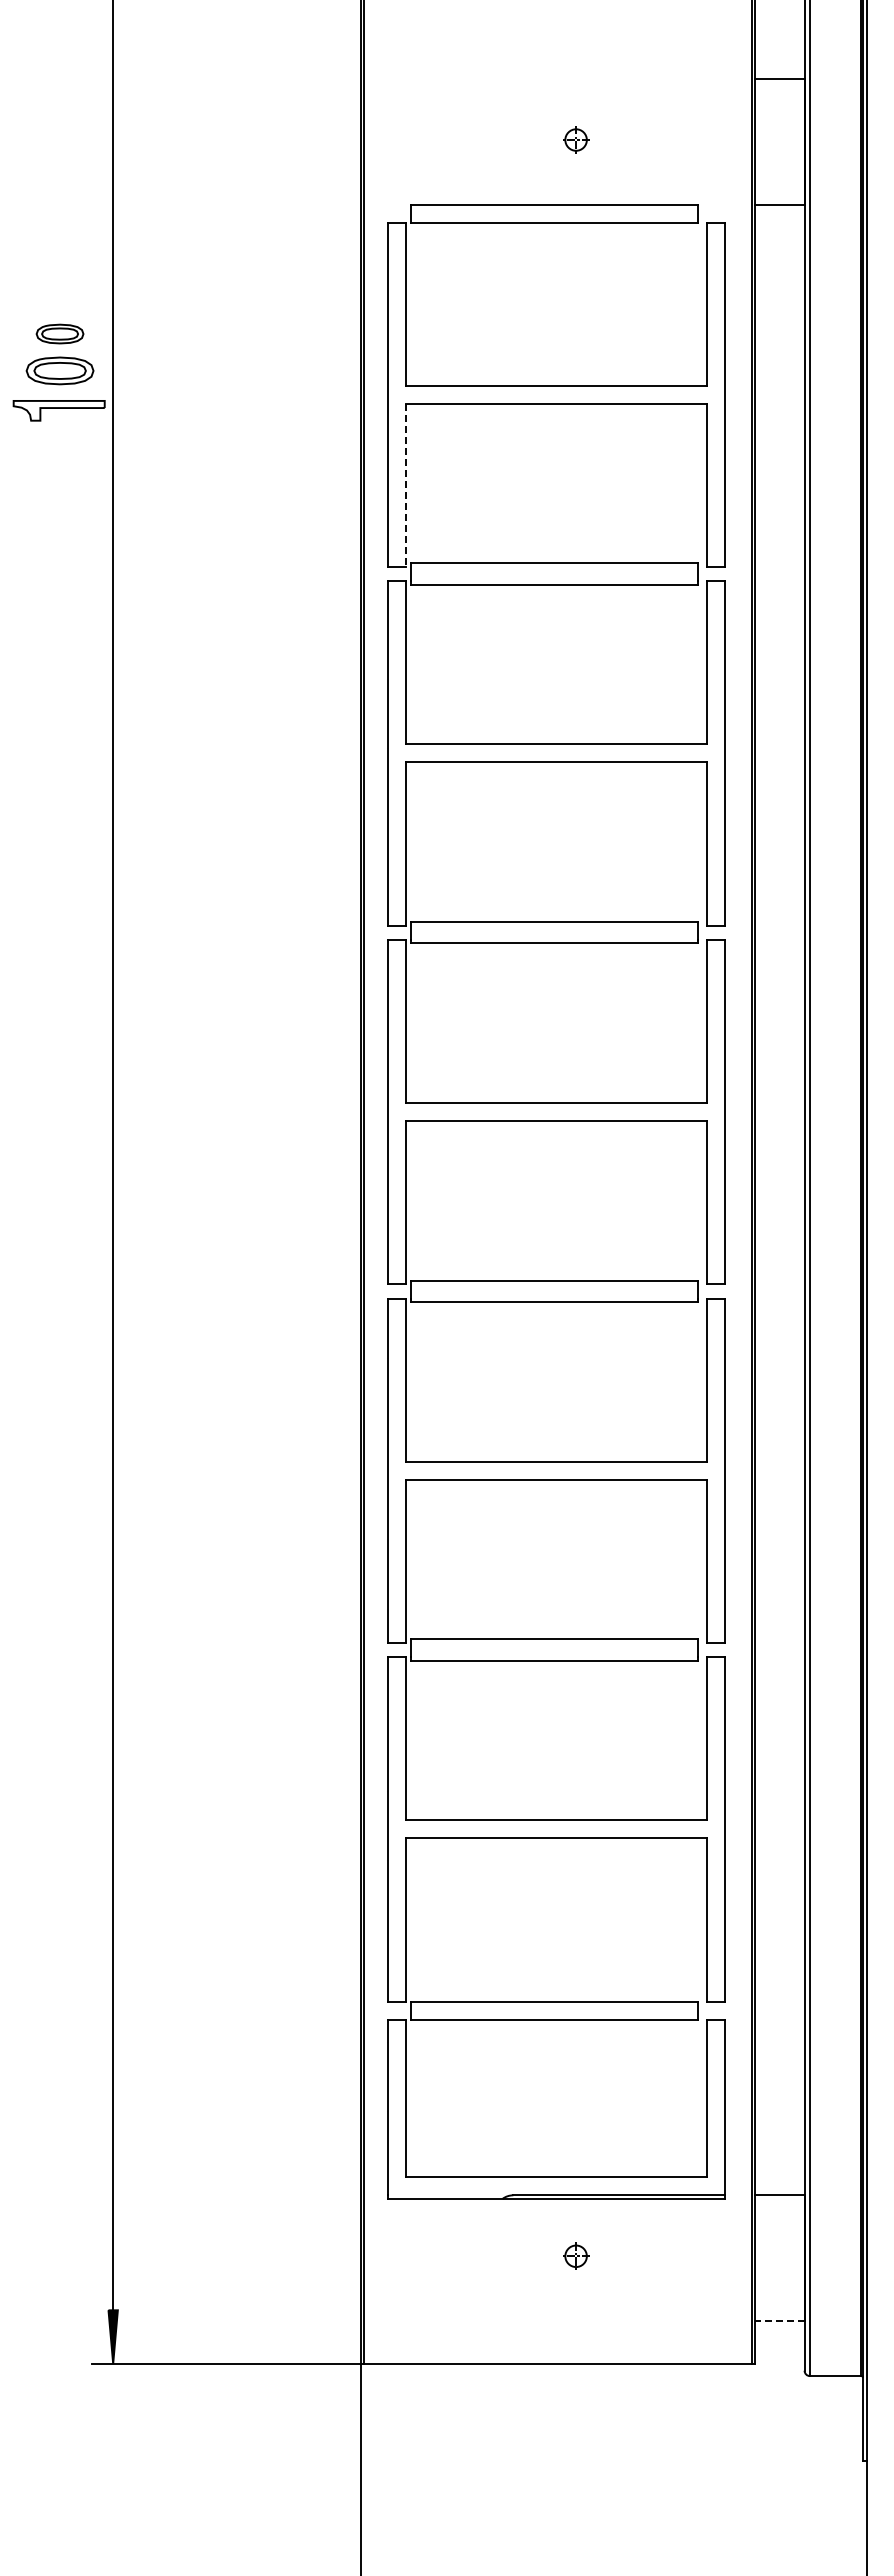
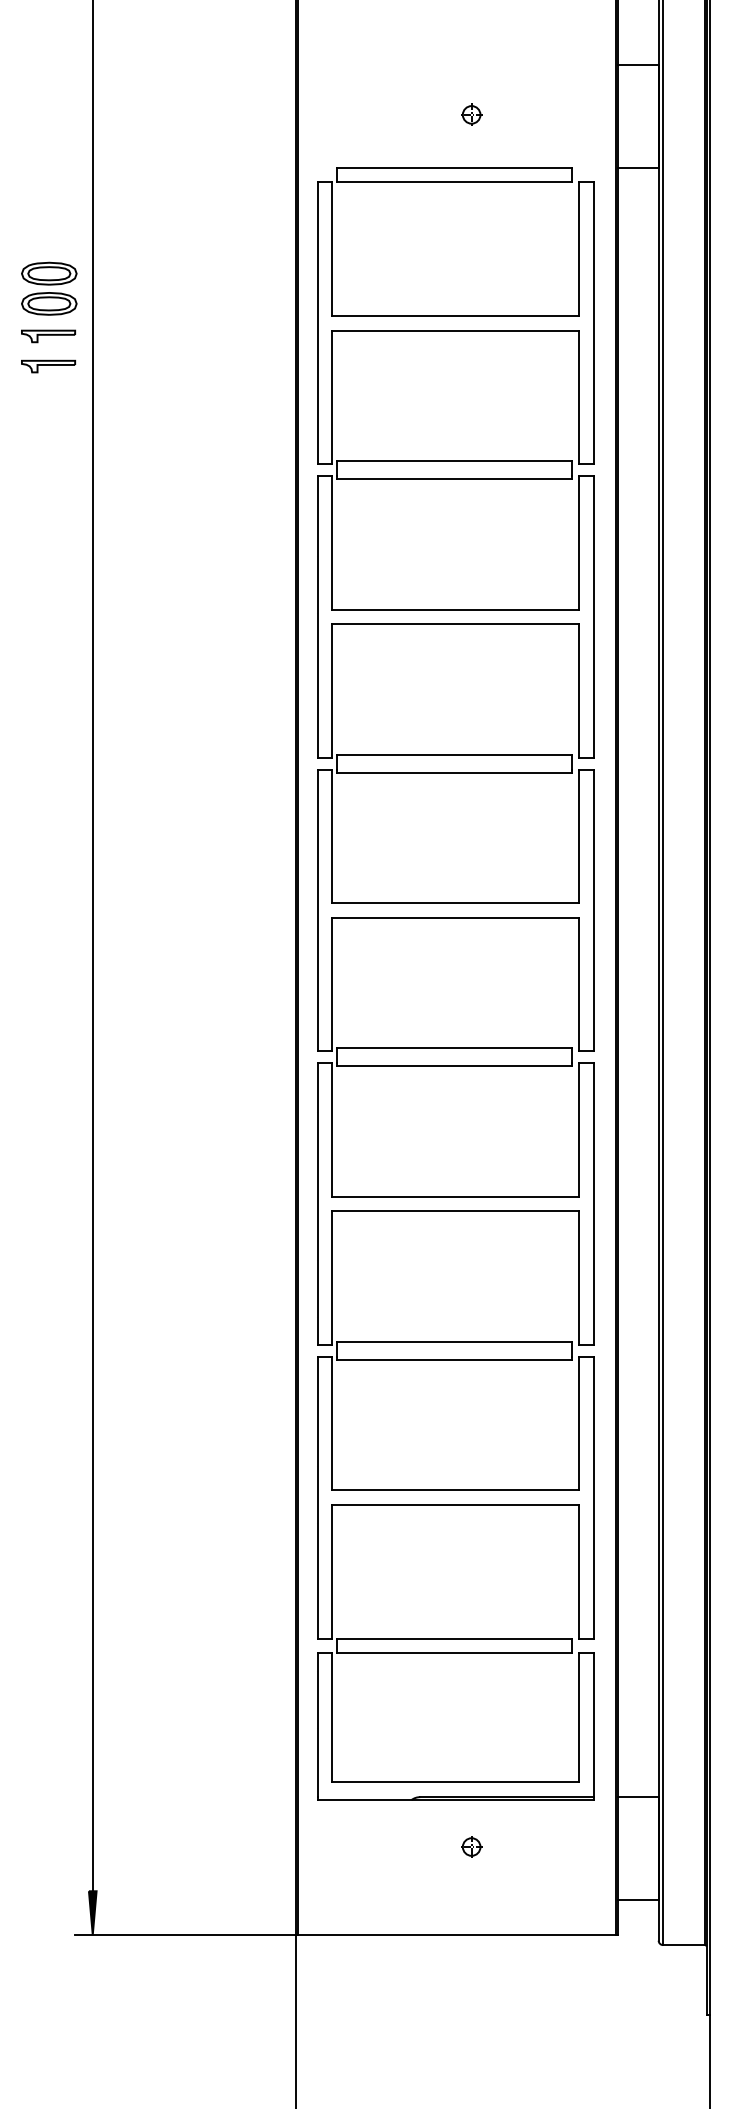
part: (59, 333) -> (48, 273), size x1.43
part: (58, 410) -> (48, 336), size x0.71
part: (58, 447) -> (48, 366), added
line: (405, 485) -> (332, 397), dashed -> solid
line: (780, 2320) -> (638, 1899), dashed -> solid

